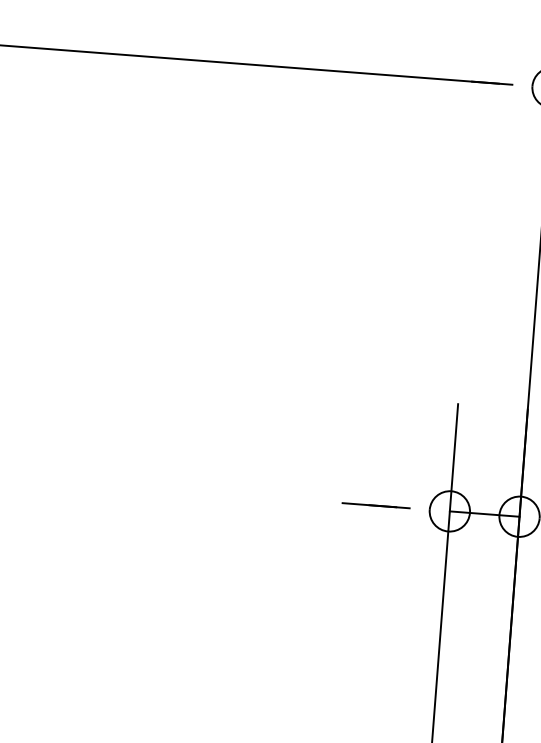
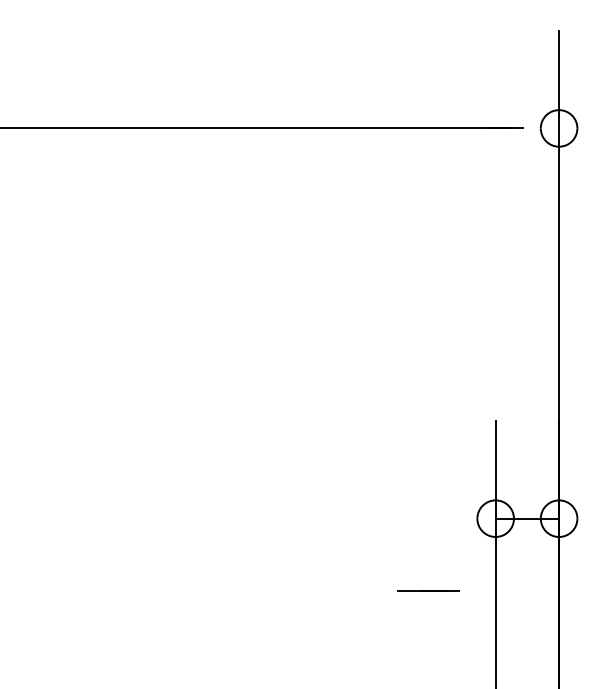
line: (376, 505) -> (428, 590), moved

